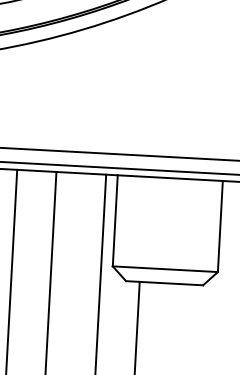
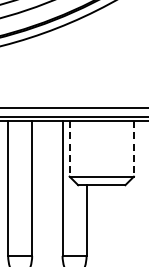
line: (115, 220) -> (69, 148), solid -> dashed
line: (219, 225) -> (133, 148), solid -> dashed

